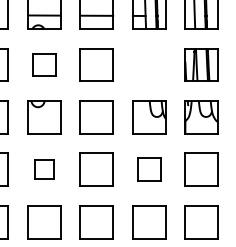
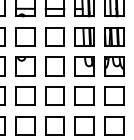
part: (44, 64) -> (25, 36), size x1.43
part: (148, 64) -> (84, 36), added
part: (44, 168) -> (25, 95), size x1.67
part: (148, 168) -> (84, 95), size x1.43

